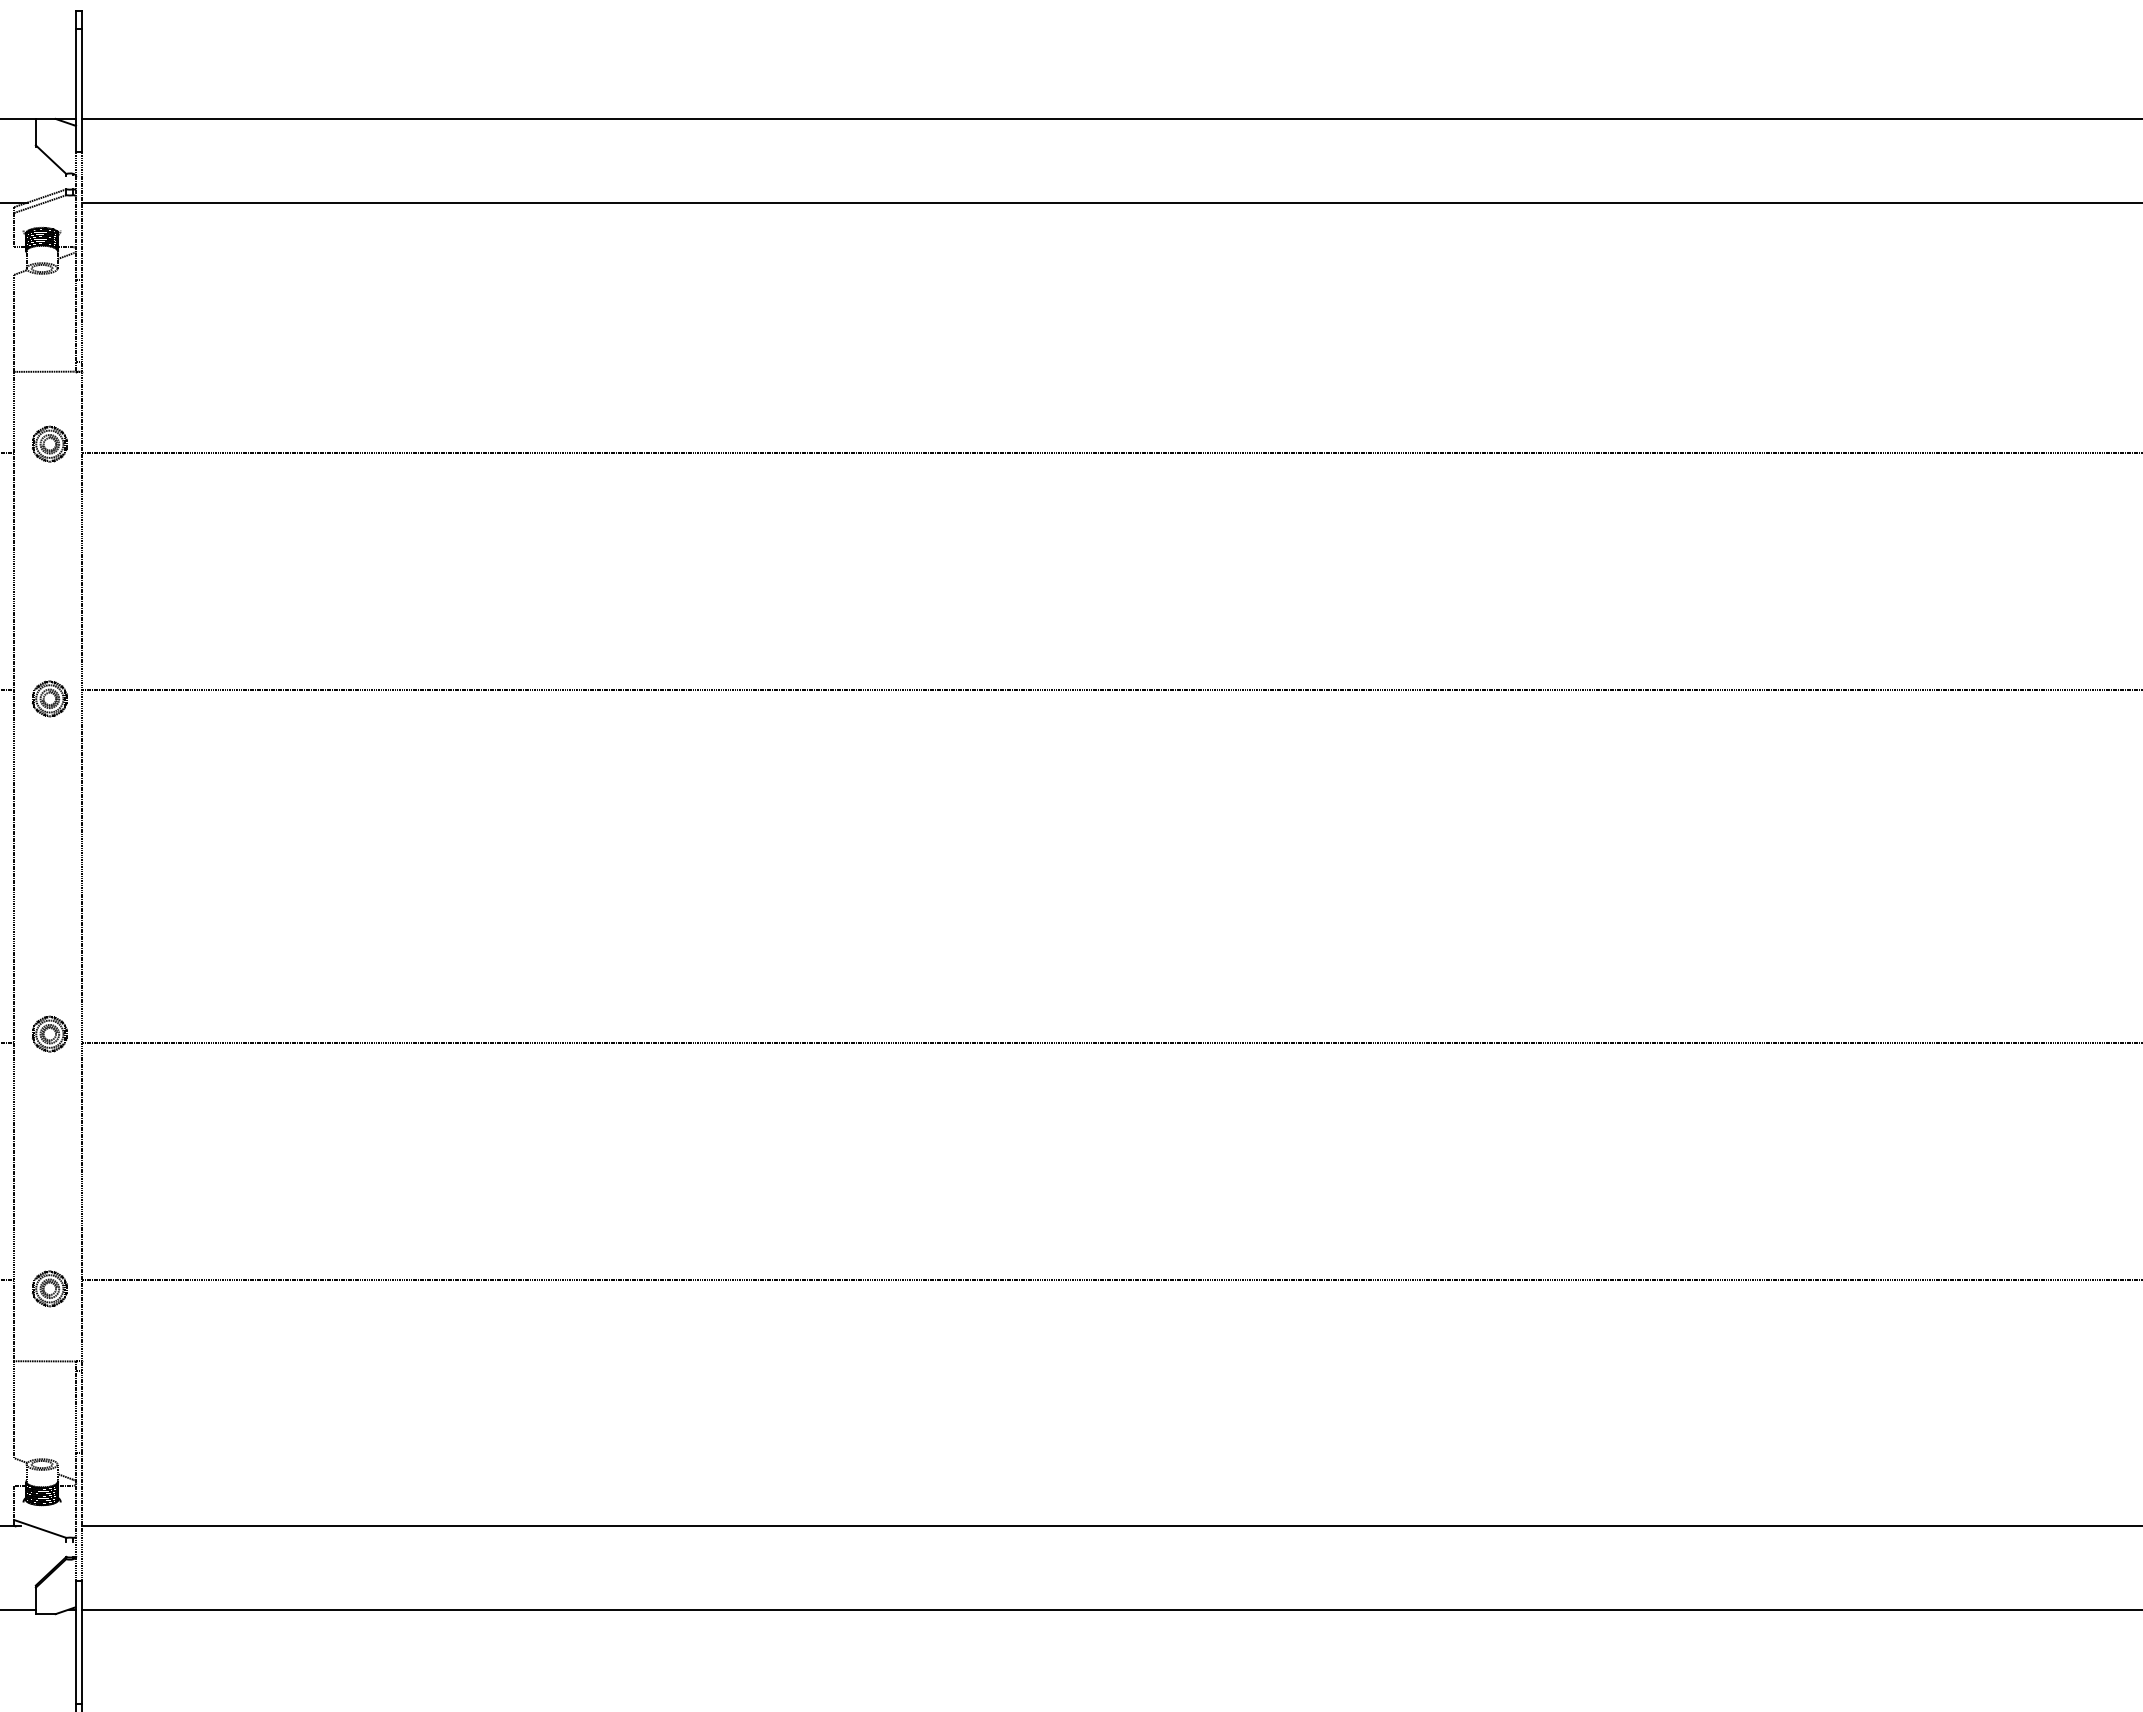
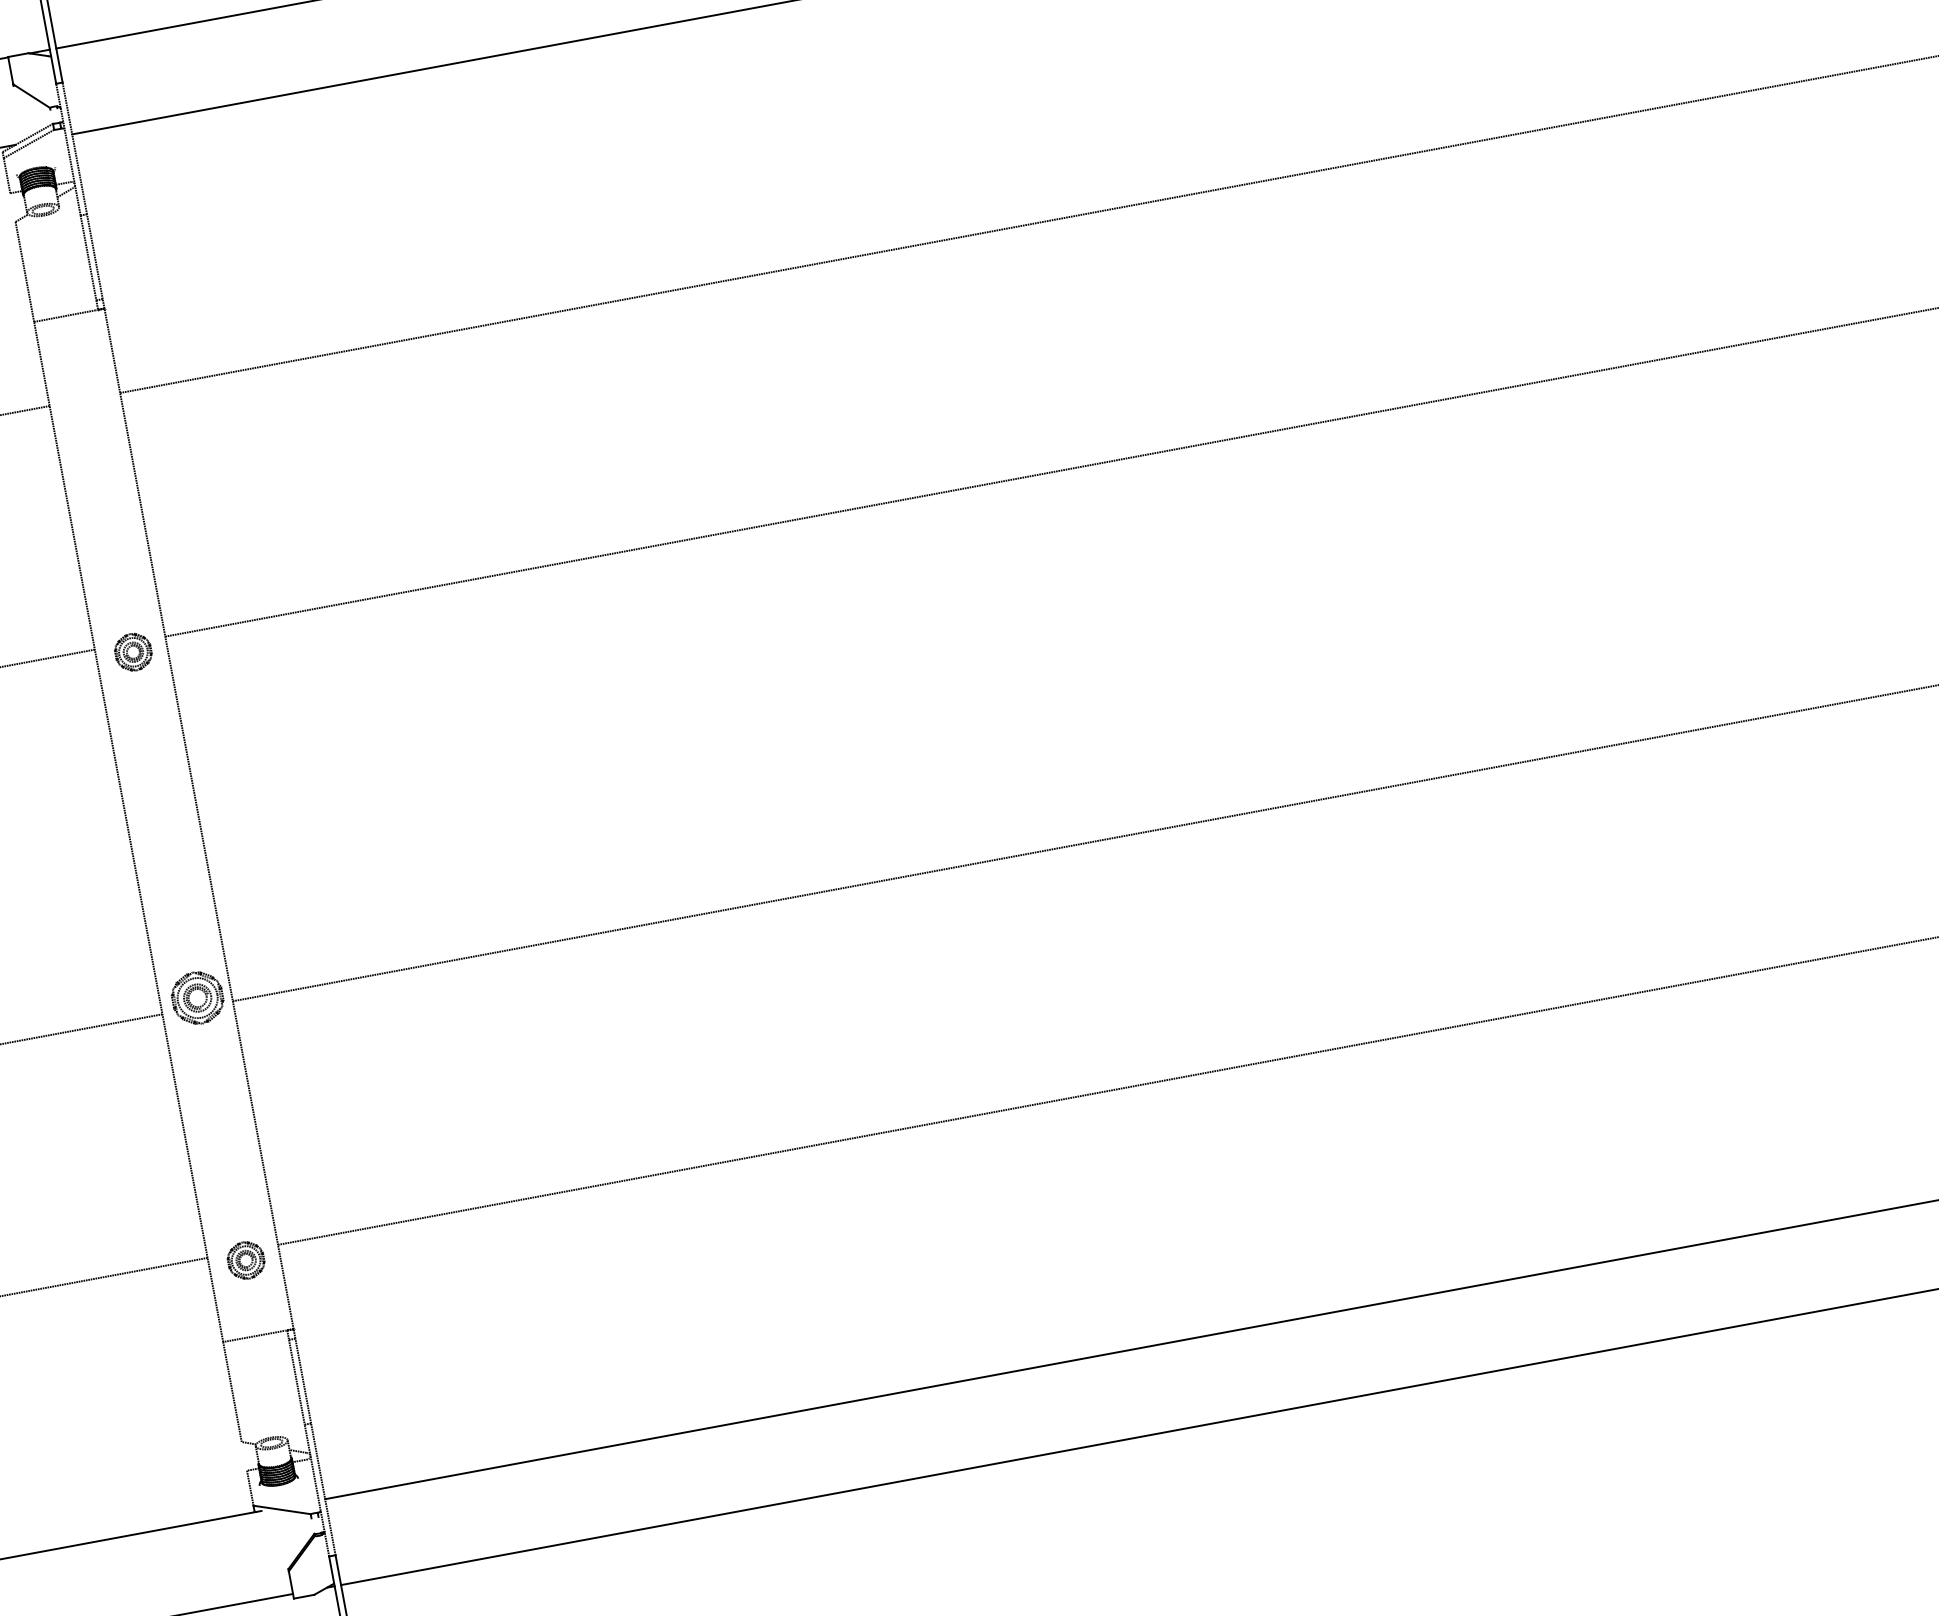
part: (49, 443) -> (84, 389), removed
part: (49, 1033) -> (196, 997), size x1.4

